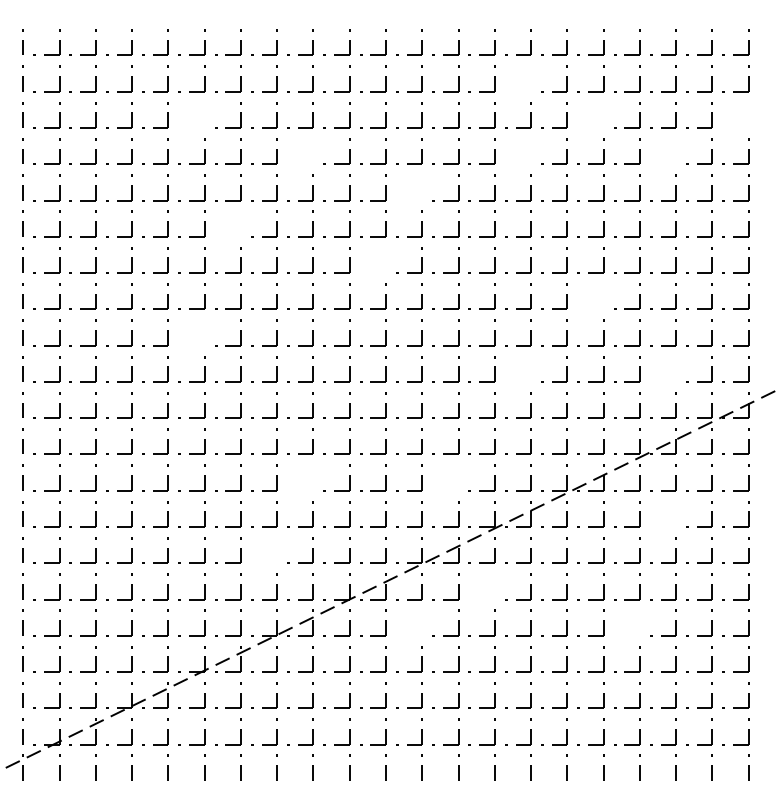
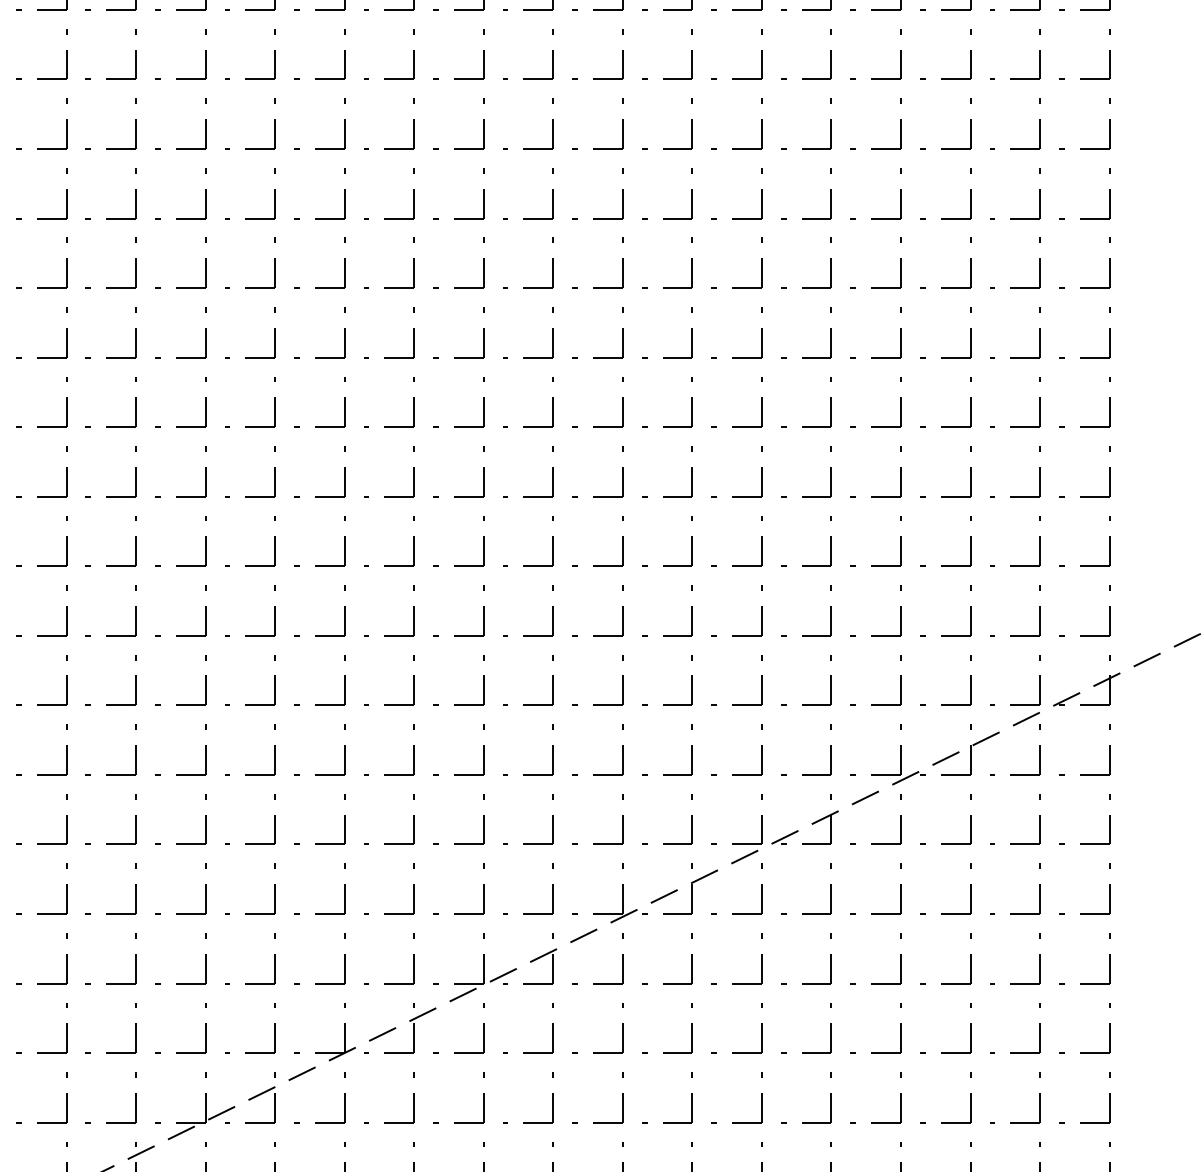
part: (530, 78) -> (691, 54), added
part: (191, 127) -> (41, 147), added
part: (590, 127) -> (806, 147), added
part: (735, 127) -> (1084, 147), added
part: (312, 151) -> (273, 194), added
part: (530, 151) -> (691, 194), added
part: (675, 151) -> (969, 194), added
part: (421, 187) -> (482, 263), added
part: (240, 223) -> (135, 332), added
part: (385, 260) -> (413, 403), added
part: (590, 308) -> (806, 495), added
part: (204, 332) -> (66, 541), added
part: (530, 369) -> (691, 612), added
part: (675, 369) -> (969, 612), added
part: (312, 477) -> (273, 819), added
part: (458, 477) -> (553, 819), added
part: (675, 514) -> (969, 890), added
part: (276, 550) -> (204, 959), added
part: (494, 586) -> (622, 1028), added
part: (421, 622) -> (482, 1097), added
part: (639, 622) -> (900, 1097), added

